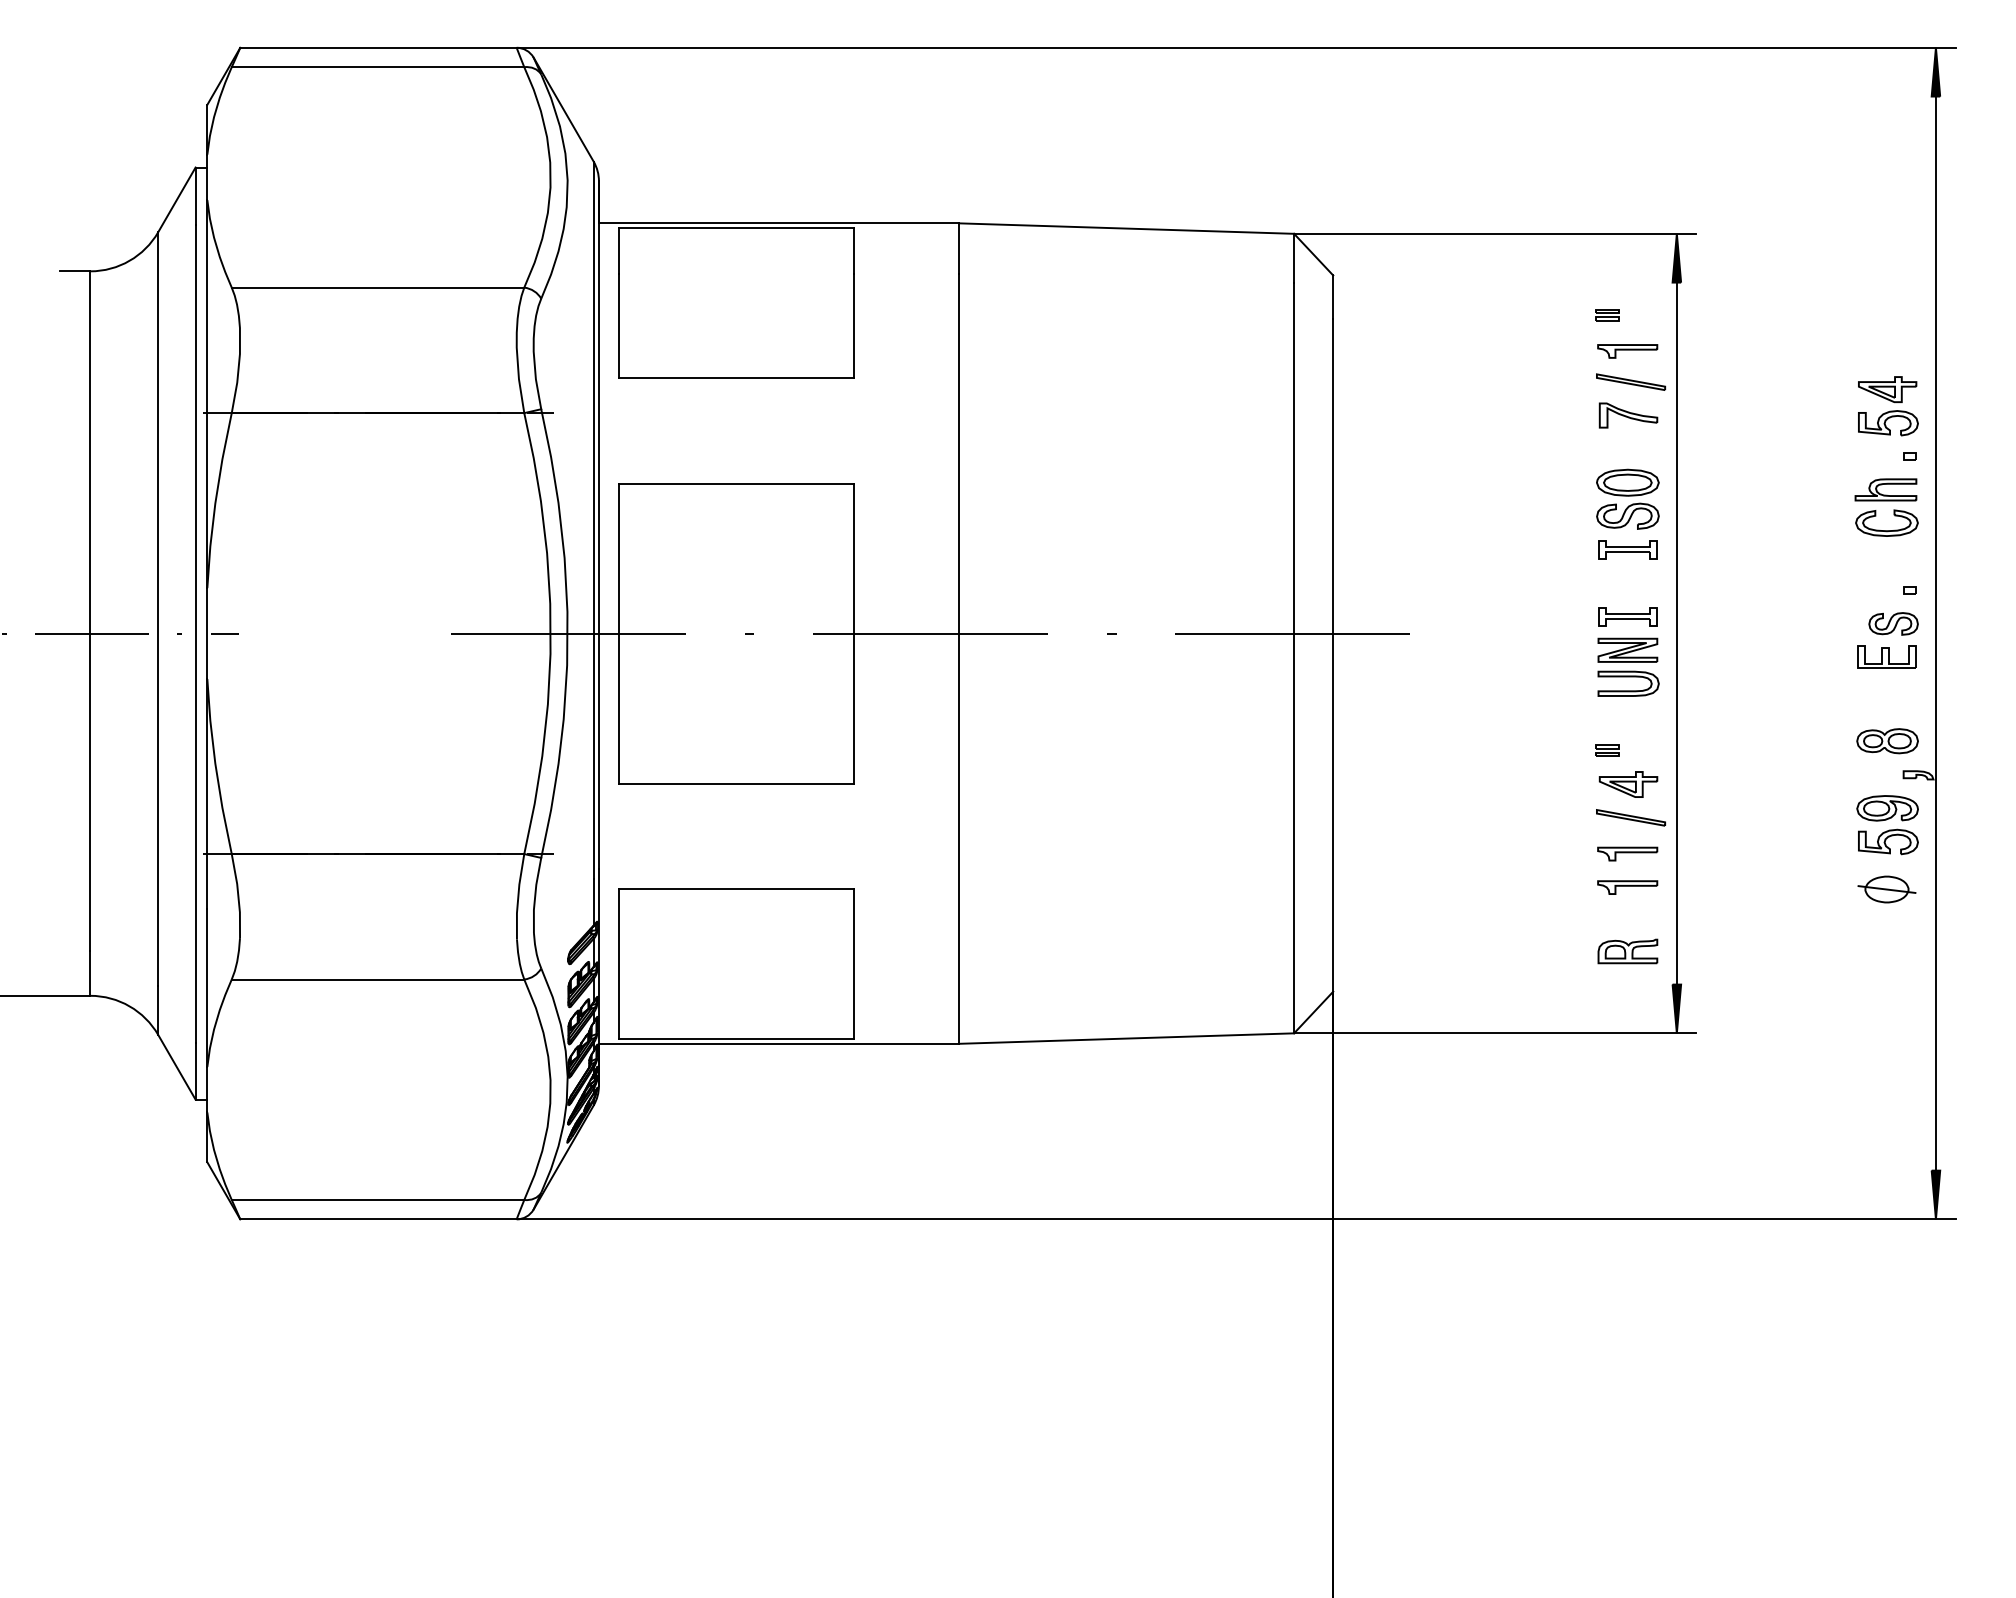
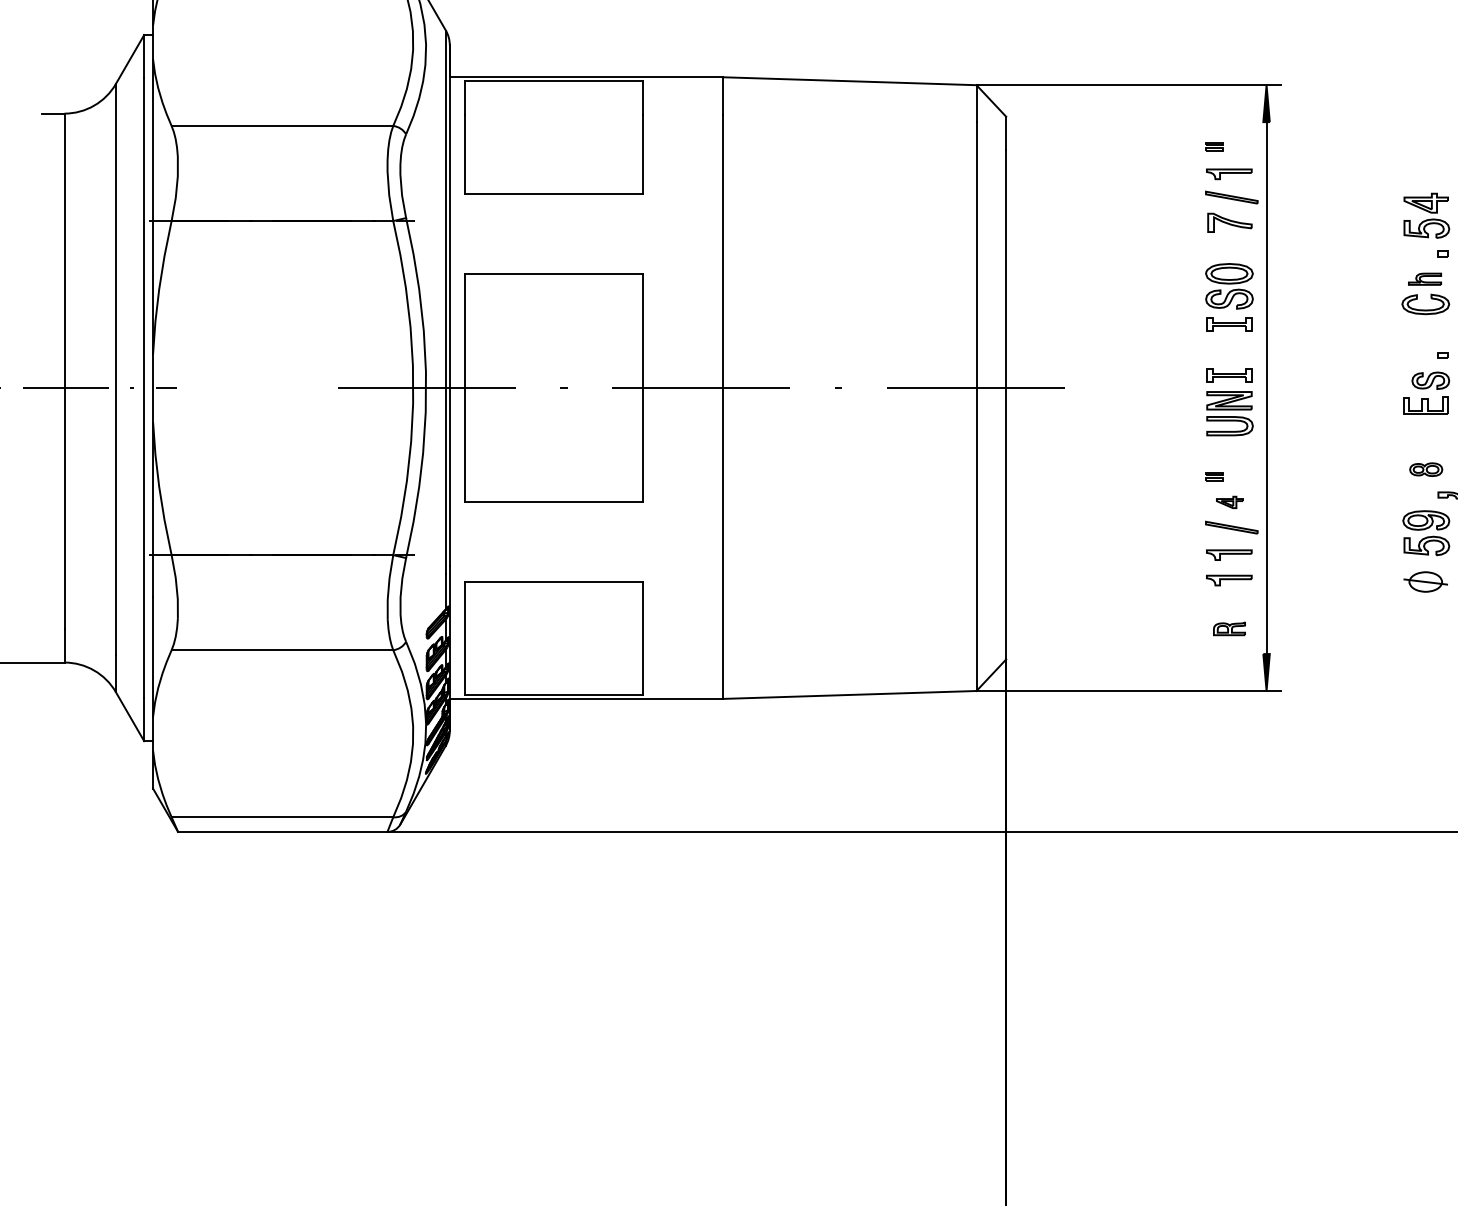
part: (1885, 489) -> (1424, 278), size x0.7
part: (1887, 741) -> (1426, 469), size x0.7
part: (1628, 784) -> (1229, 502), size x0.6
part: (1627, 951) -> (1229, 628), size x0.7

